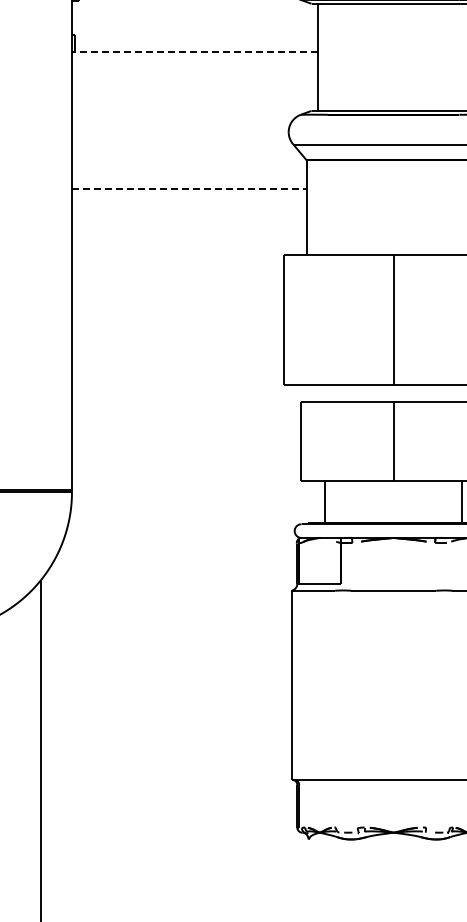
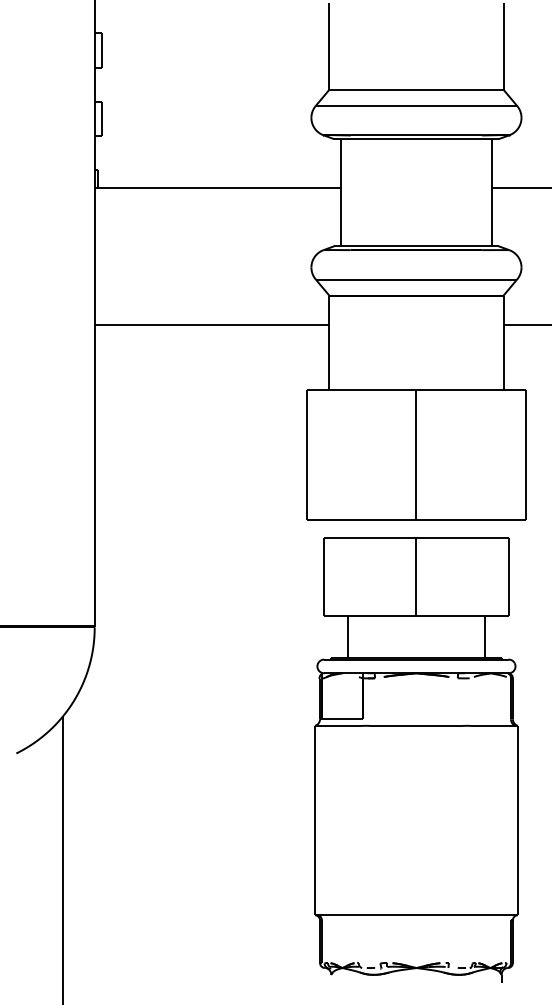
line: (194, 52) -> (217, 187), dashed -> solid
line: (189, 189) -> (212, 324), dashed -> solid

